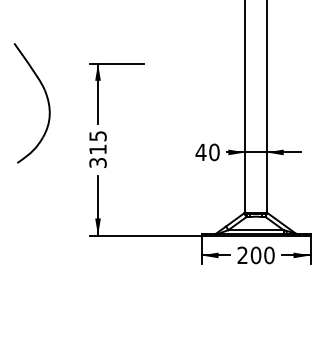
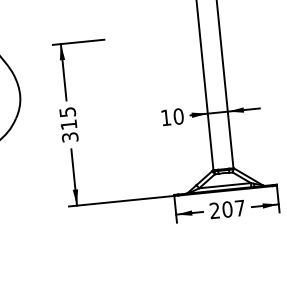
text: (200, 151) -> (165, 117), 40 -> 10
text: (269, 255) -> (240, 208), 200 -> 207

